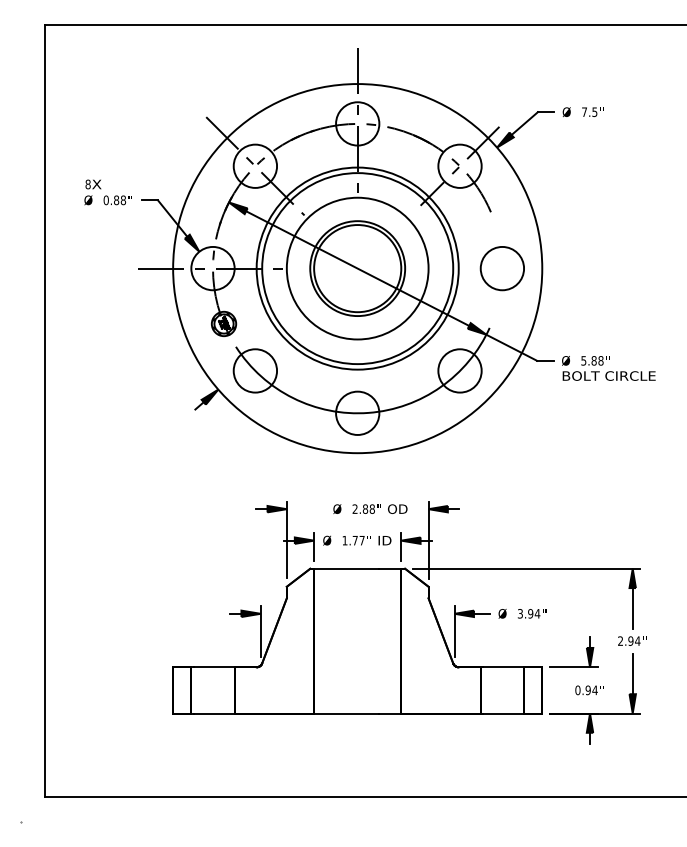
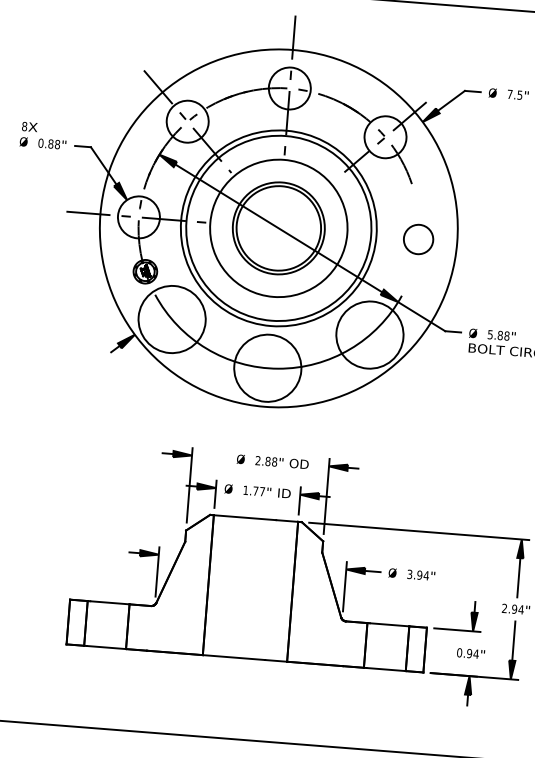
circle: (501, 268) -> (417, 239), size x0.7
circle: (255, 370) -> (172, 319), size x1.6
circle: (459, 370) -> (369, 334), size x1.6
circle: (357, 412) -> (267, 367), size x1.6

